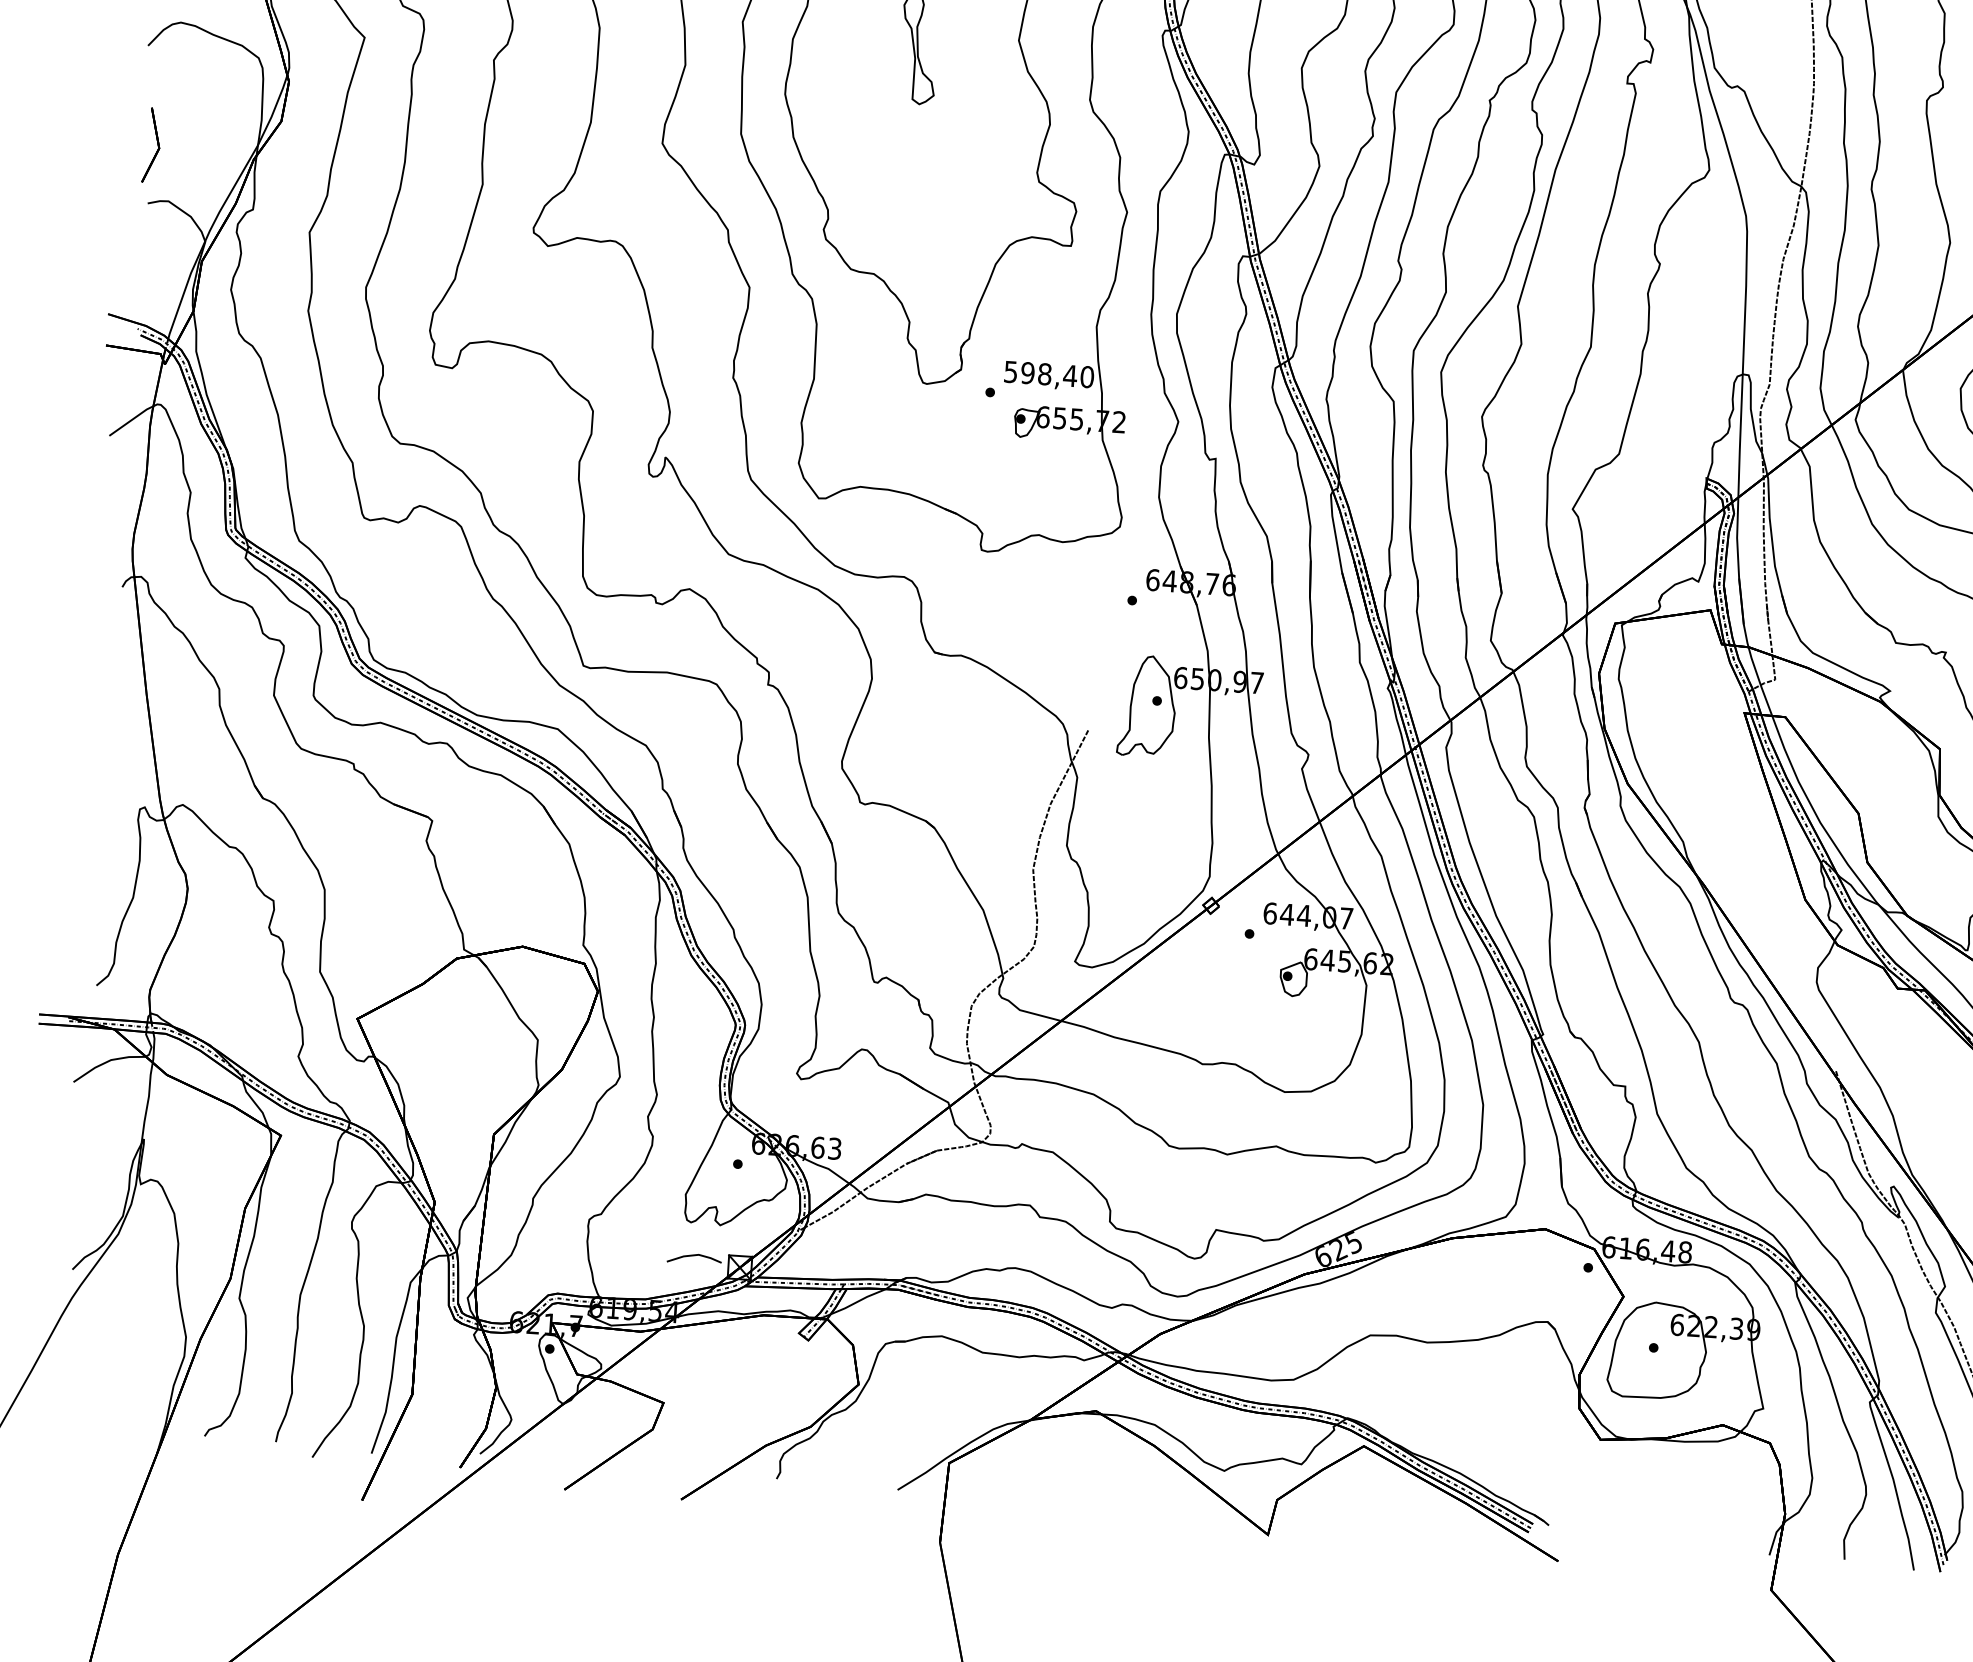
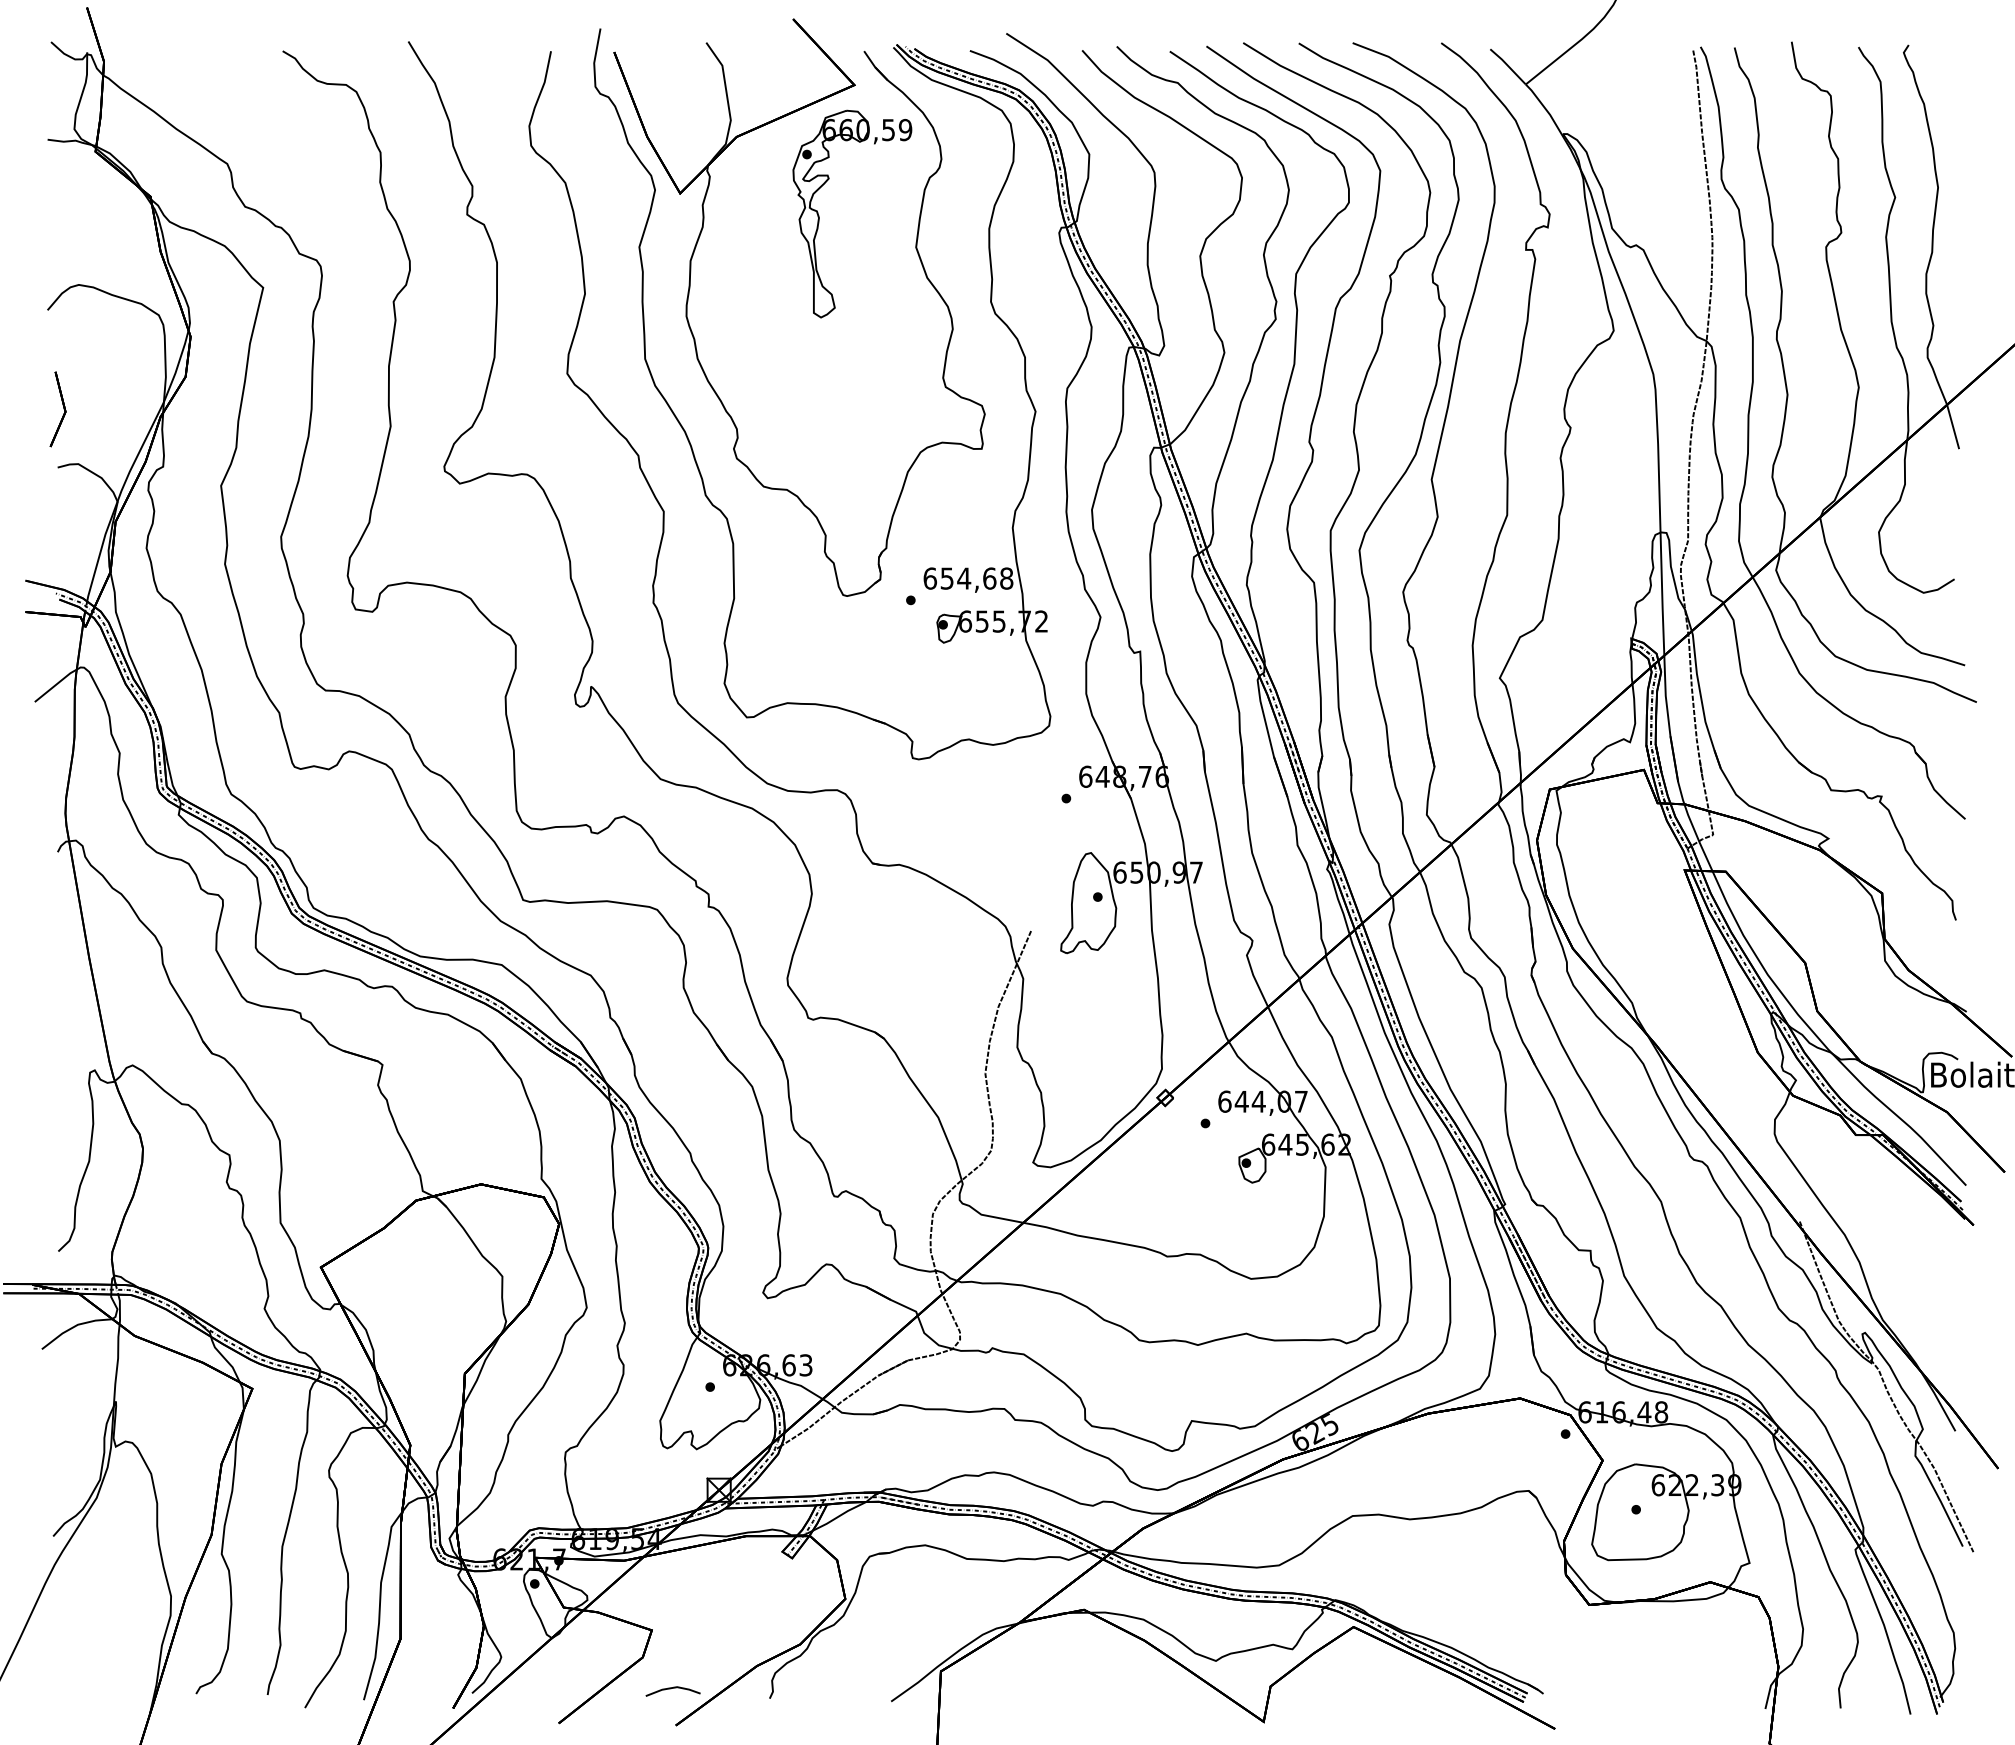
text: (1049, 374) -> (968, 578), 598,40 -> 654,68
line: (691, 1256) -> (670, 1689), moved

